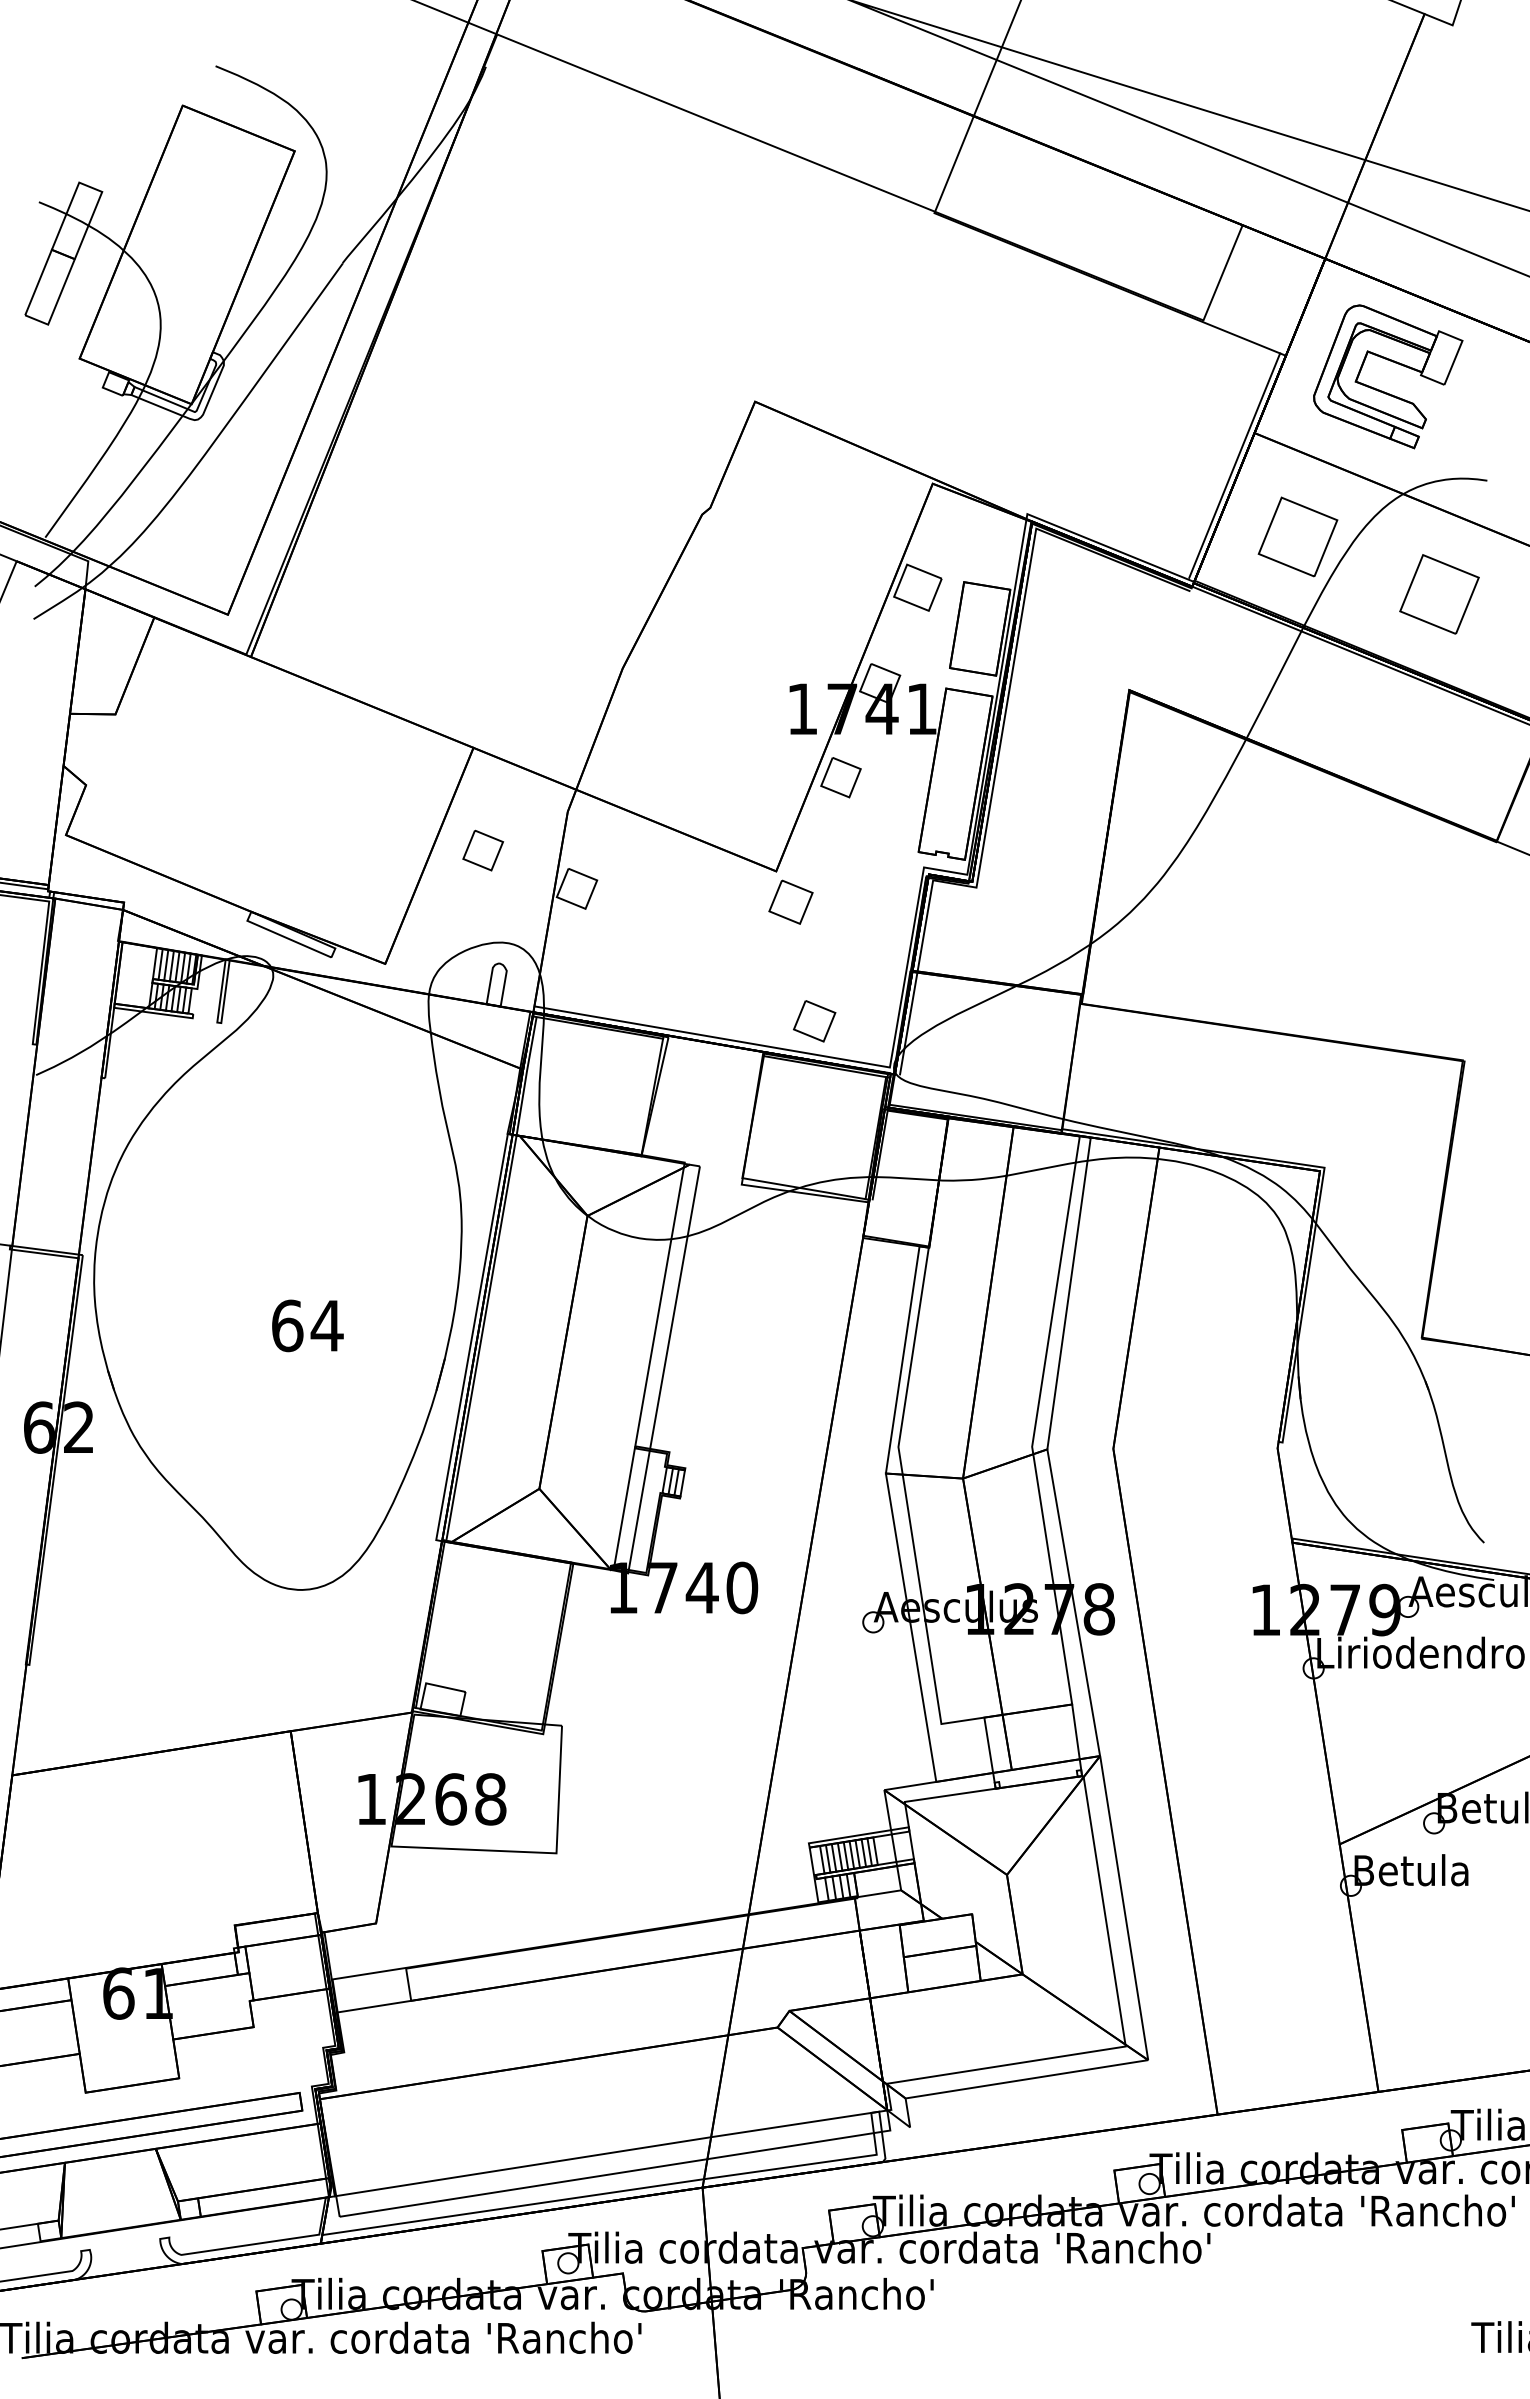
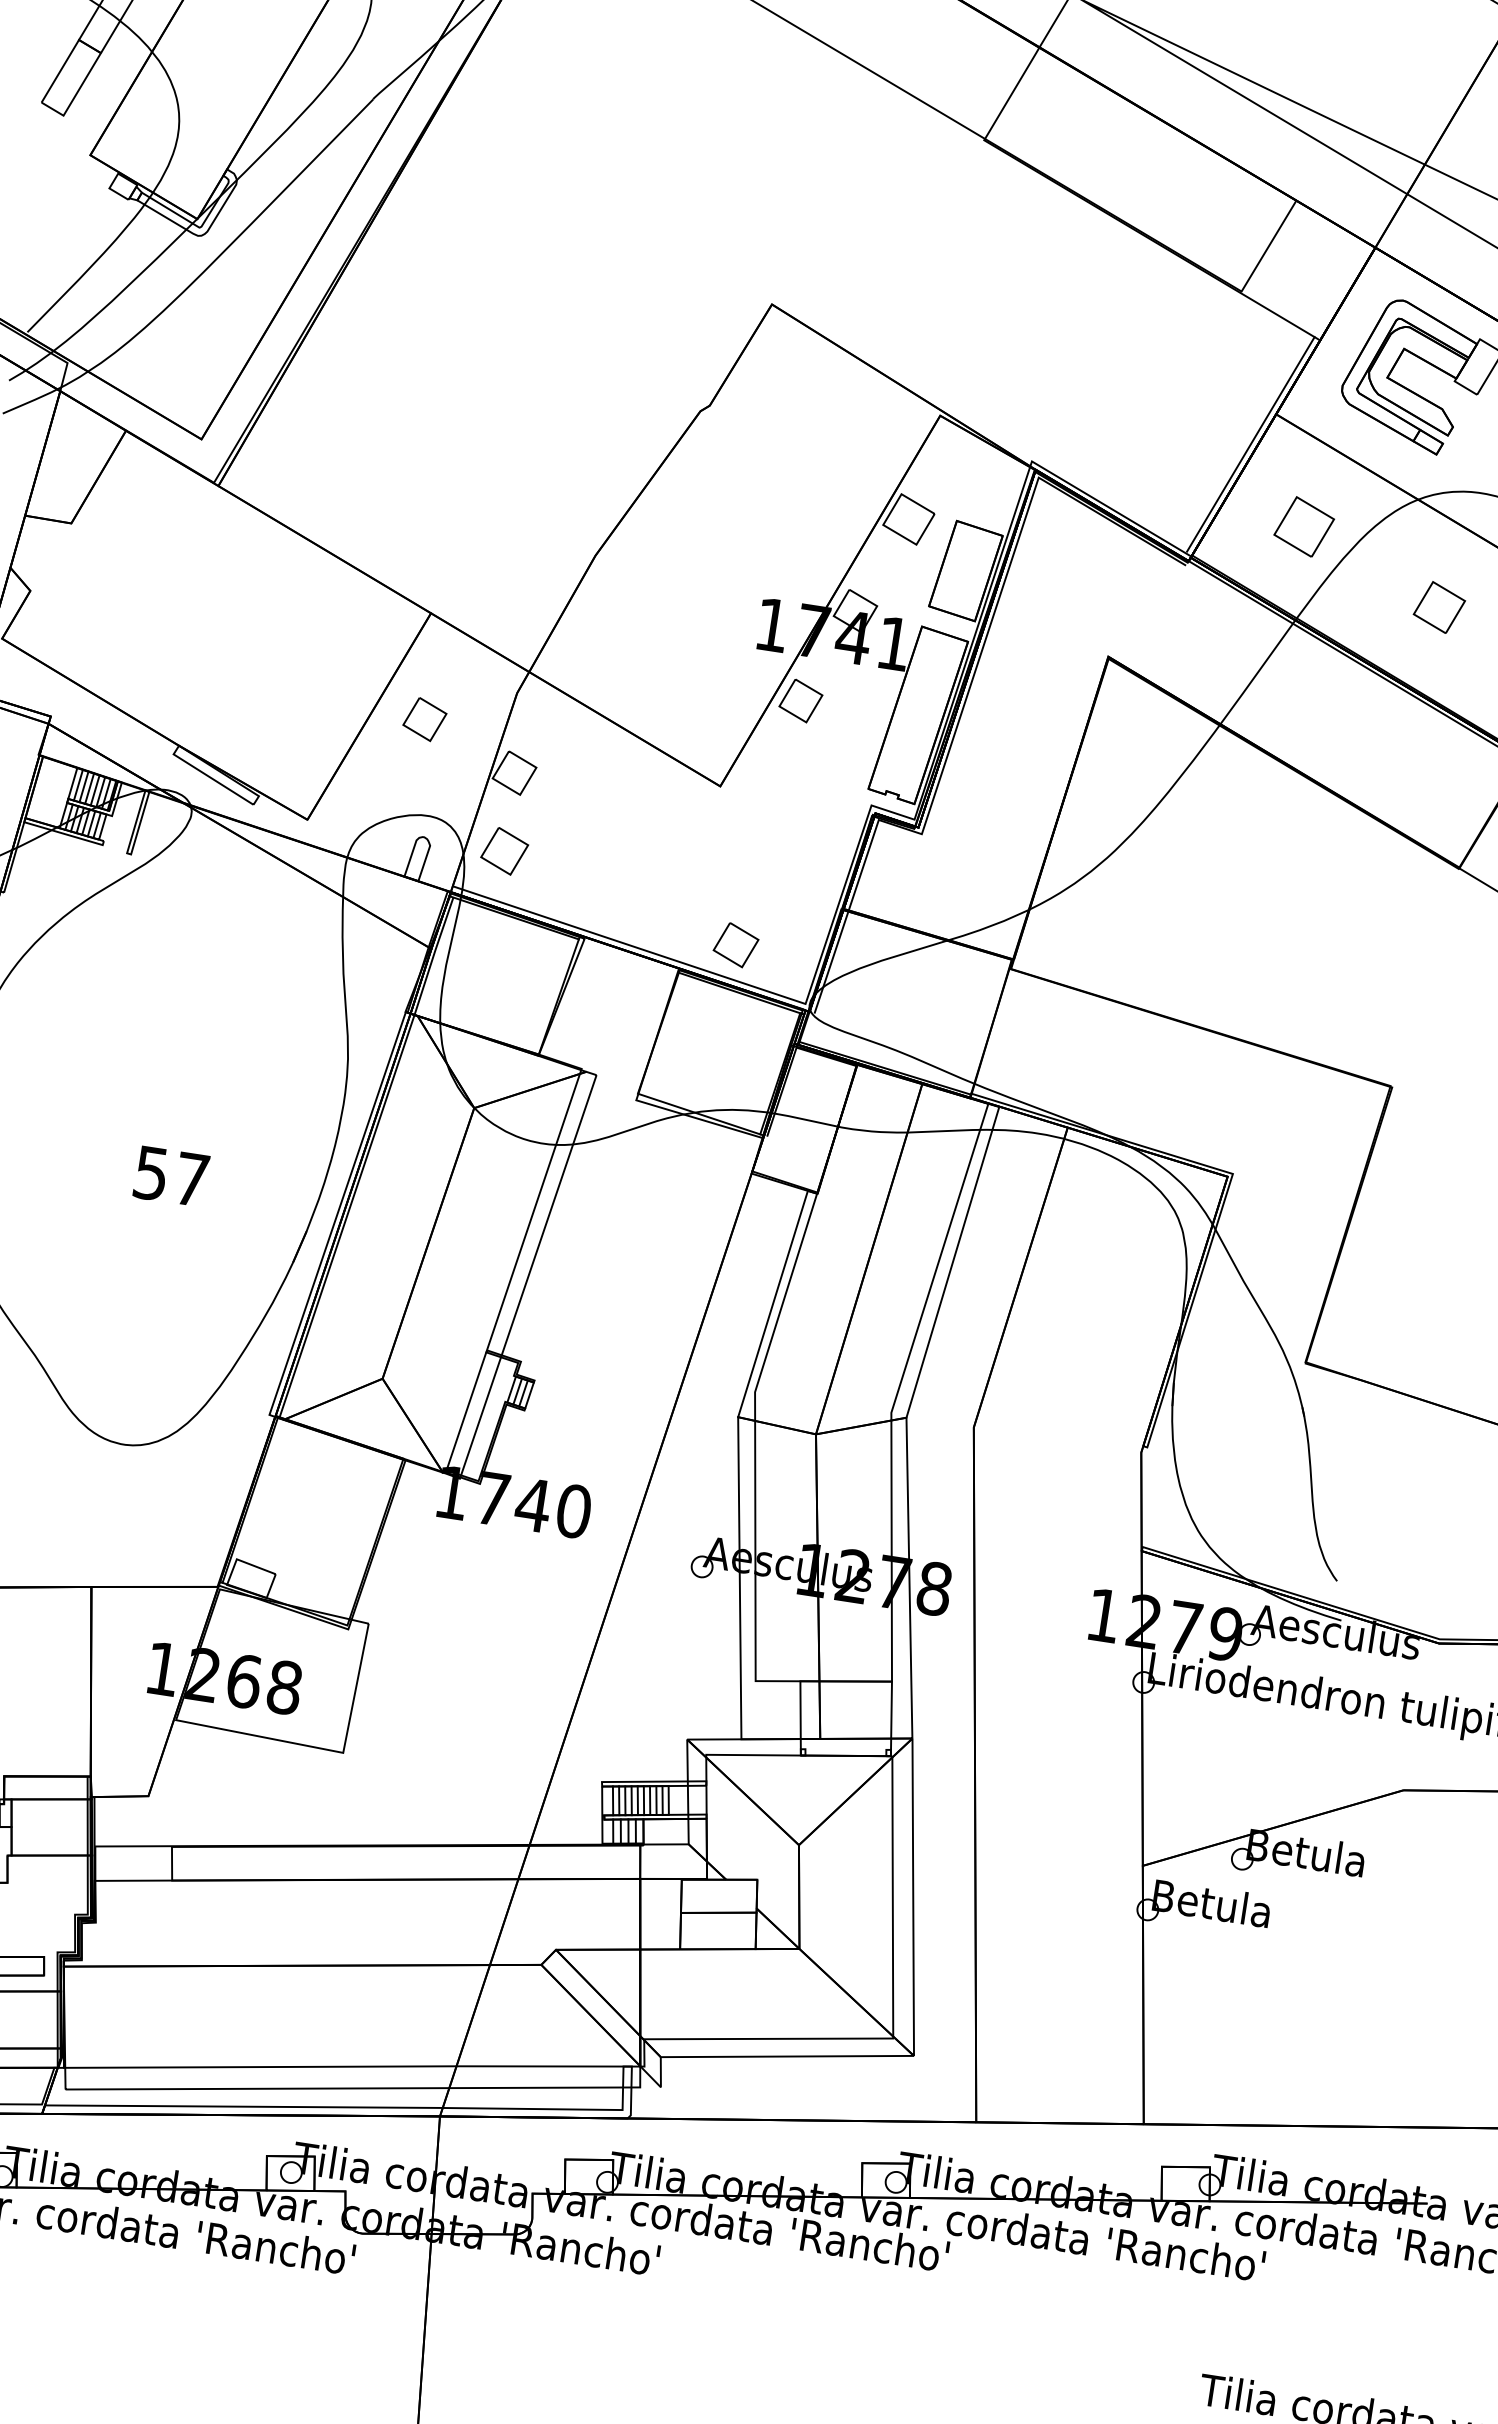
part: (1297, 536) -> (1303, 526), size x0.7
part: (1439, 594) -> (1439, 607), size x0.6
part: (790, 901) -> (504, 850), moved
text: (307, 1325) -> (171, 1176), 64 -> 57

